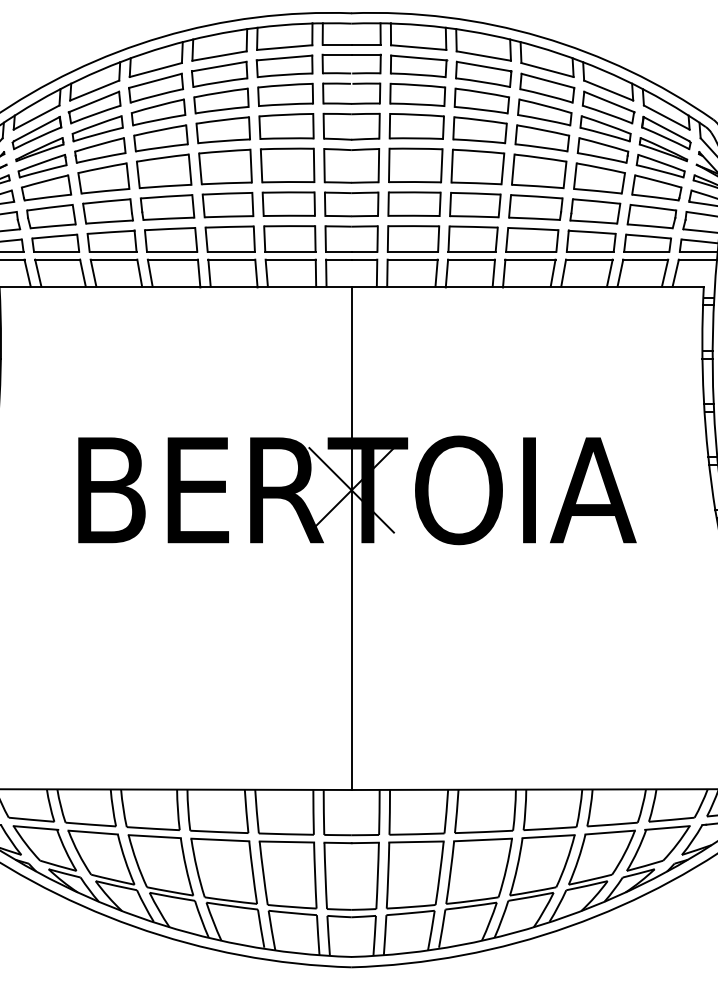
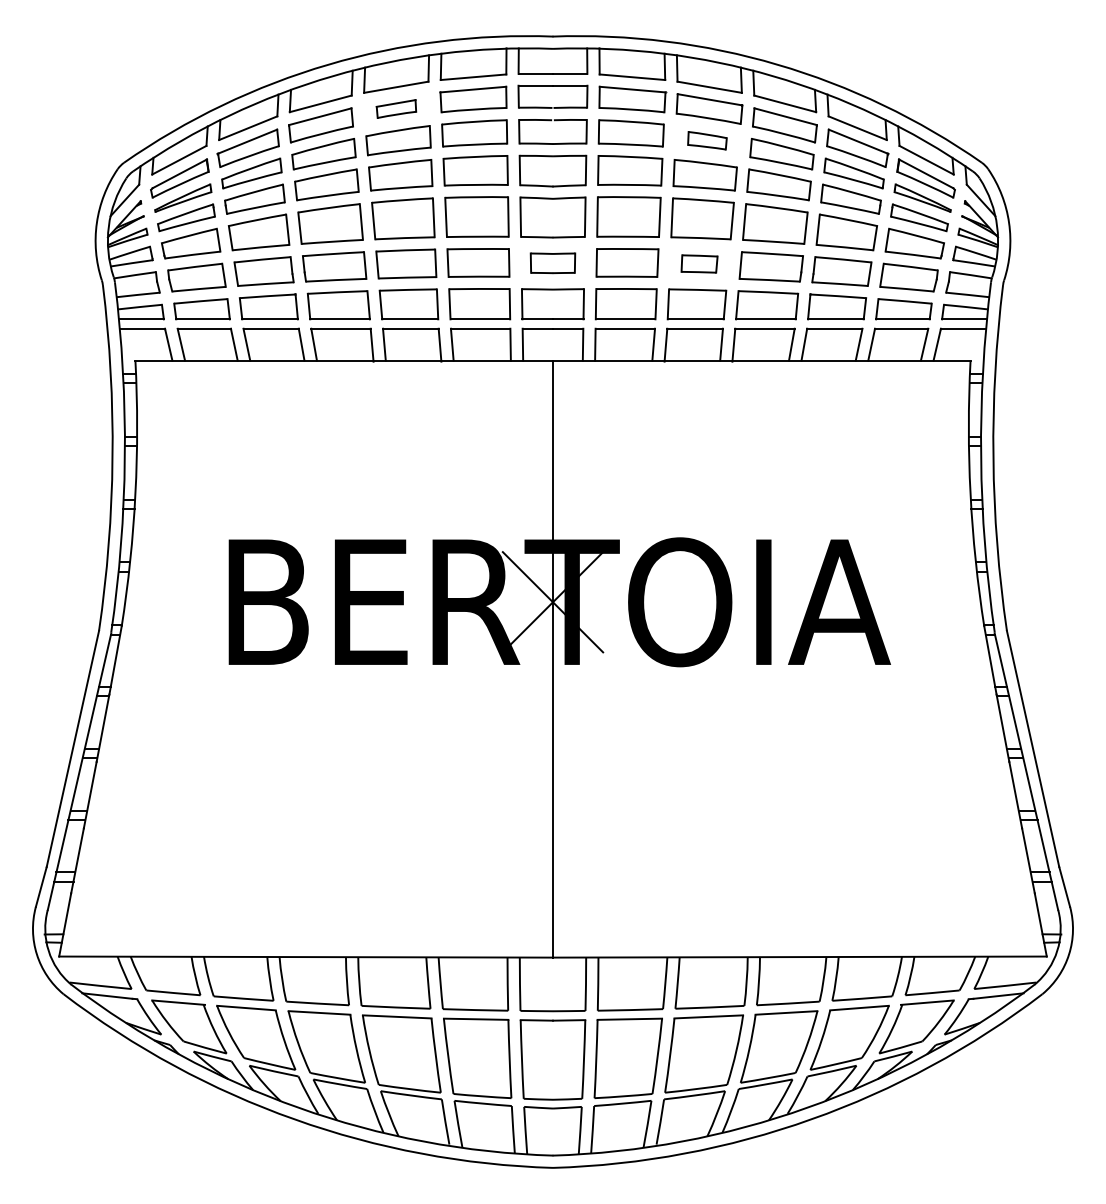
part: (219, 73) -> (396, 108), size x0.6
part: (481, 100) -> (707, 140), size x0.6
part: (351, 204) -> (552, 263), size x0.7
part: (475, 204) -> (699, 263), size x0.6

